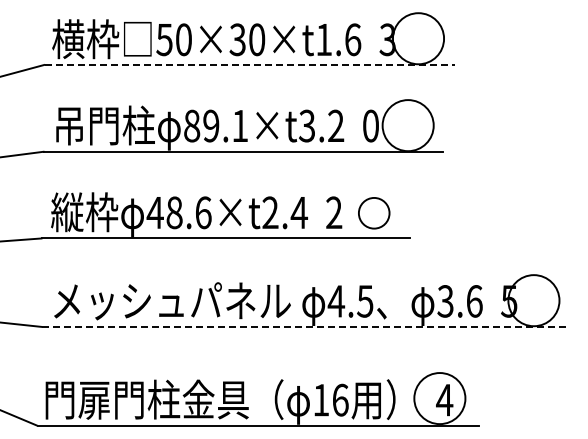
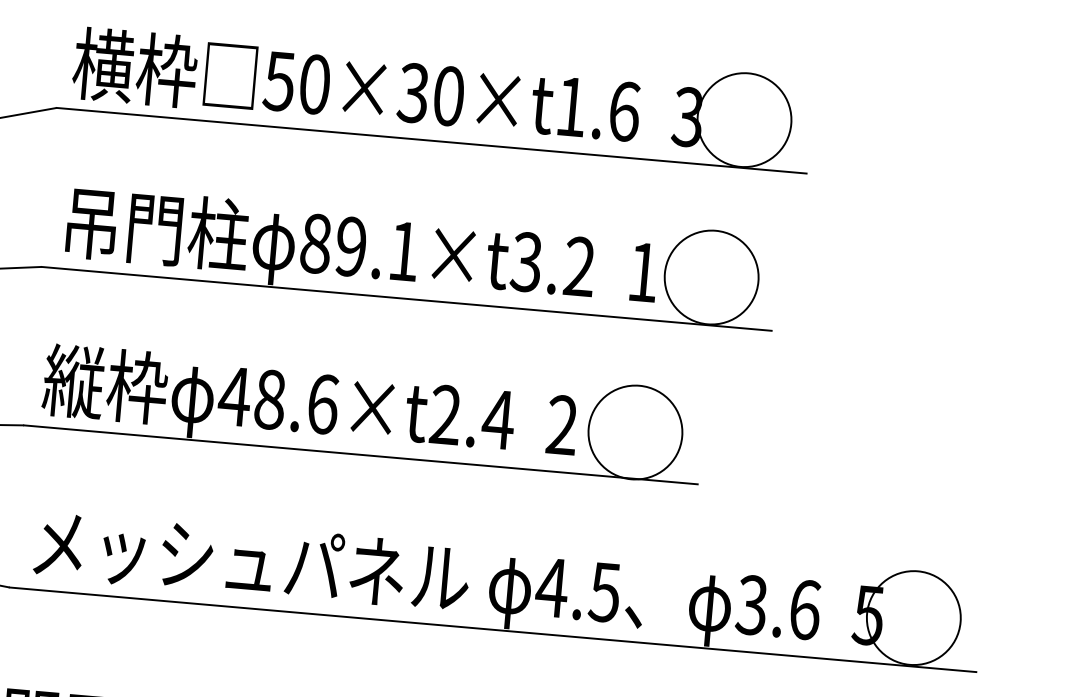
line: (249, 64) -> (430, 140), dashed -> solid
text: (370, 125) -> (642, 271), 0 -> 1
circle: (373, 212) -> (634, 430), size x1.67
line: (306, 326) -> (493, 628), dashed -> solid

